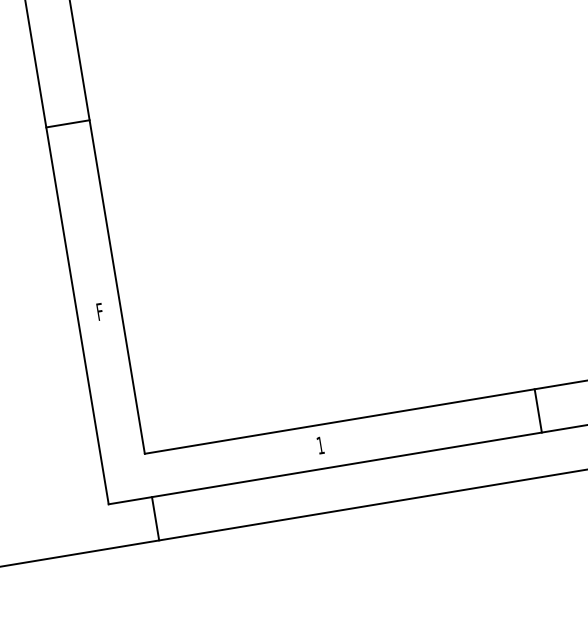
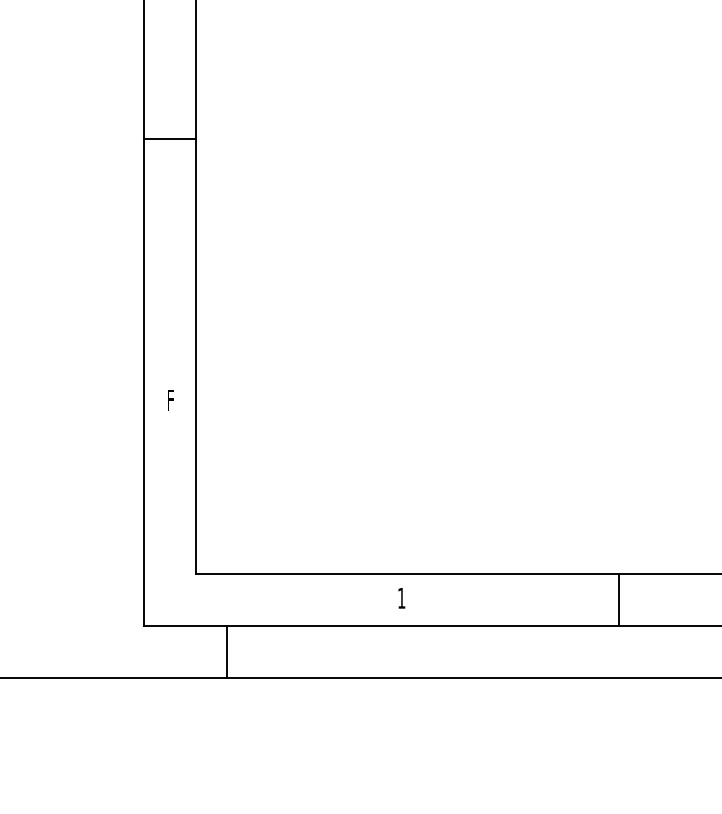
line: (67, 124) -> (169, 139), moved
line: (537, 410) -> (618, 599), moved
line: (155, 518) -> (226, 651), moved

